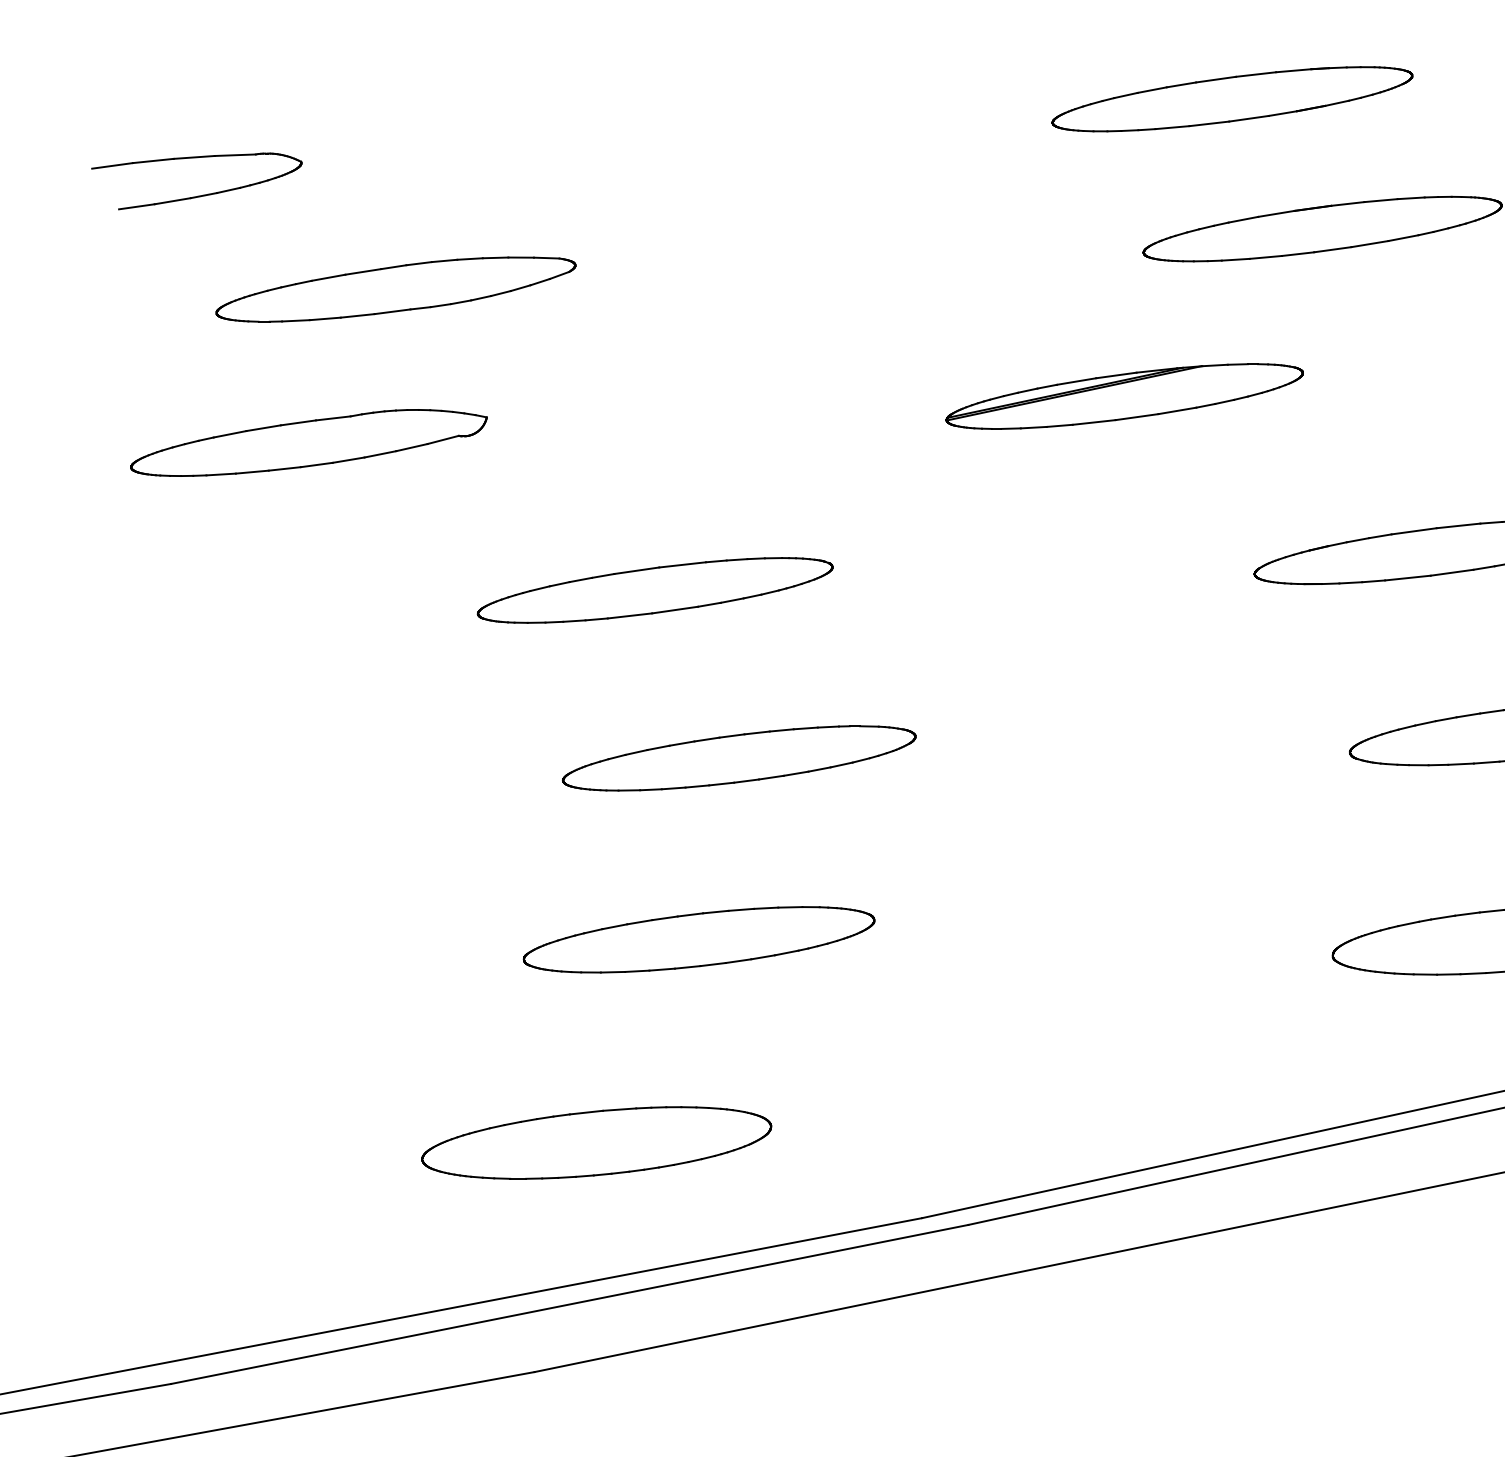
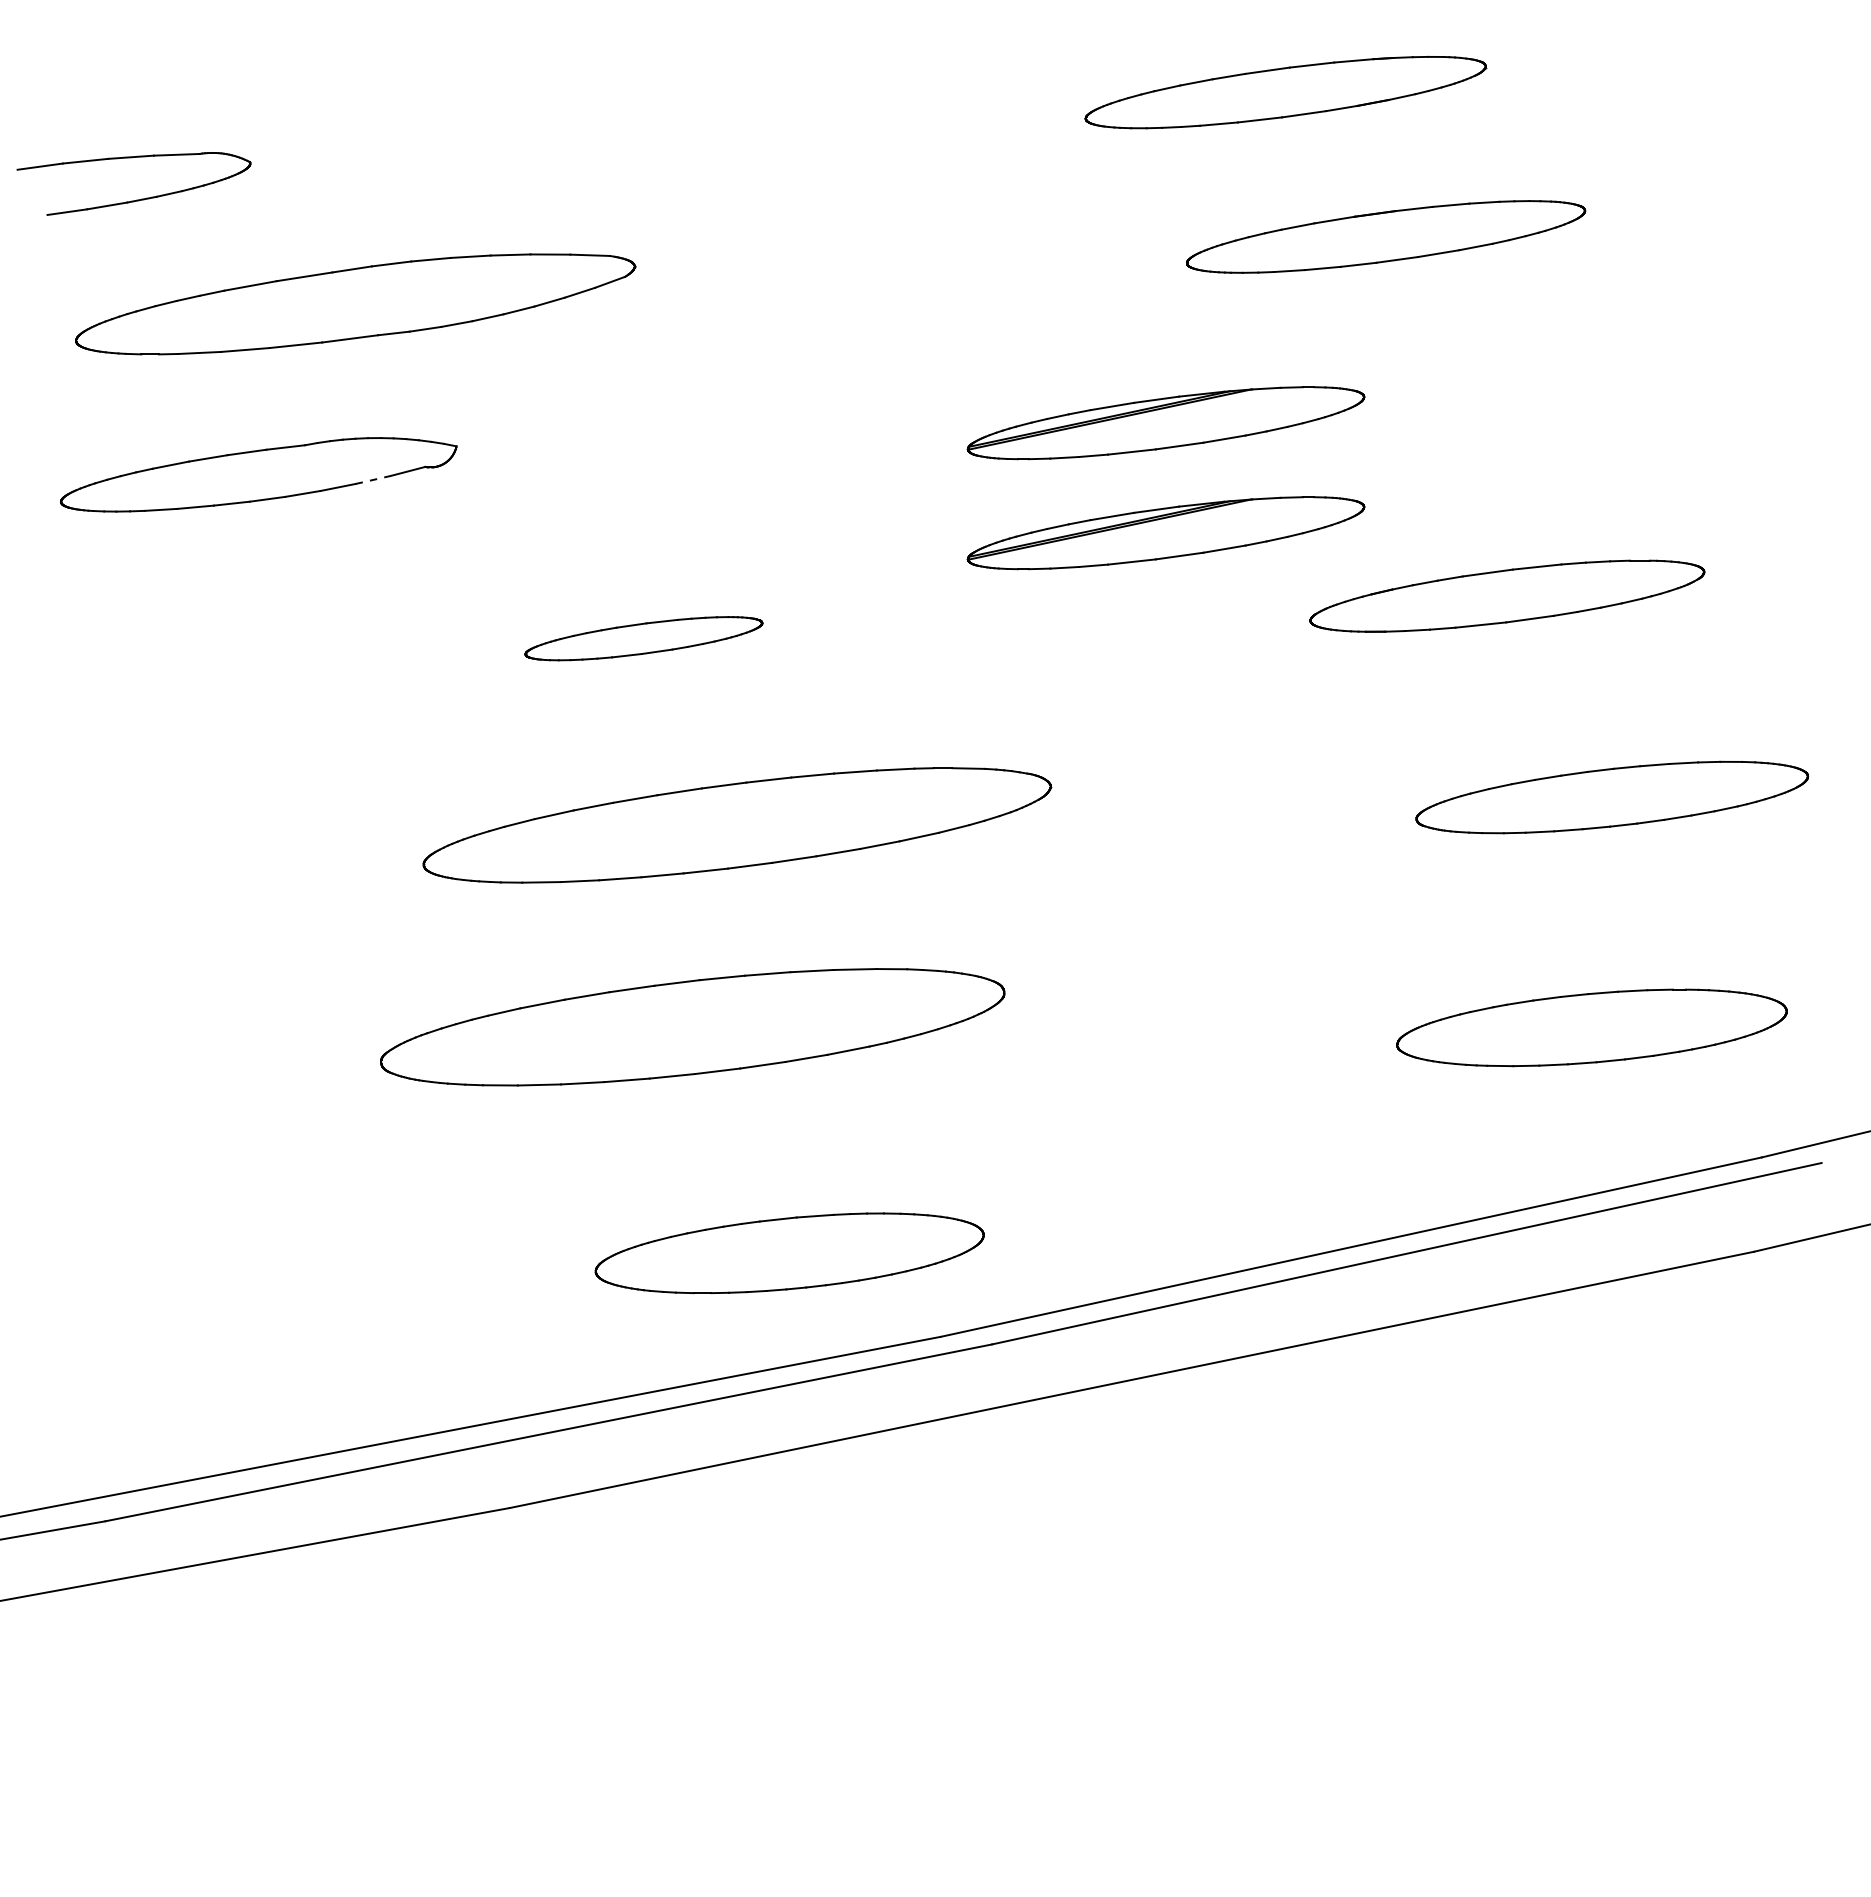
part: (395, 288) -> (355, 303), size x1.4
line: (412, 447) -> (373, 479), solid -> dashed
part: (1124, 495) -> (1165, 533), added
part: (654, 590) -> (643, 638), size x0.6
part: (739, 758) -> (737, 825), size x1.6
part: (699, 939) -> (692, 1027), size x1.6
part: (596, 1142) -> (789, 1252), moved

